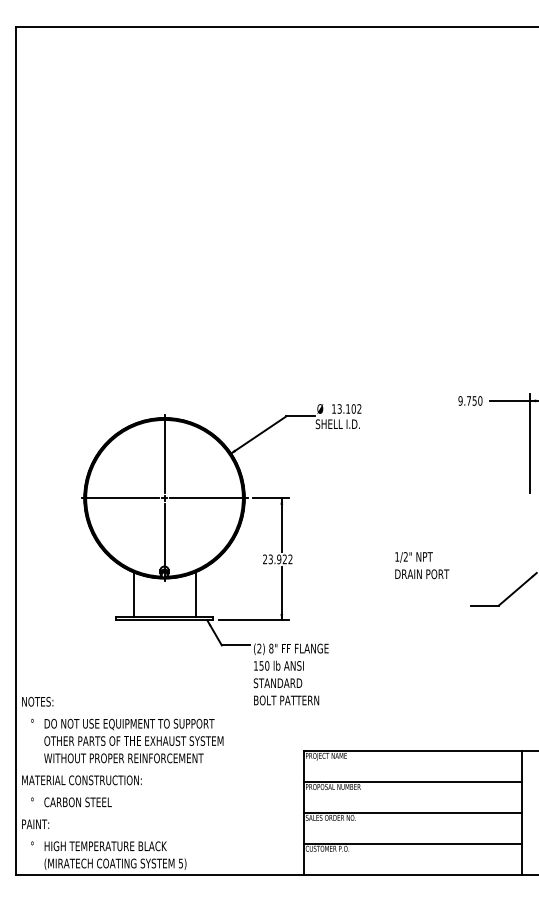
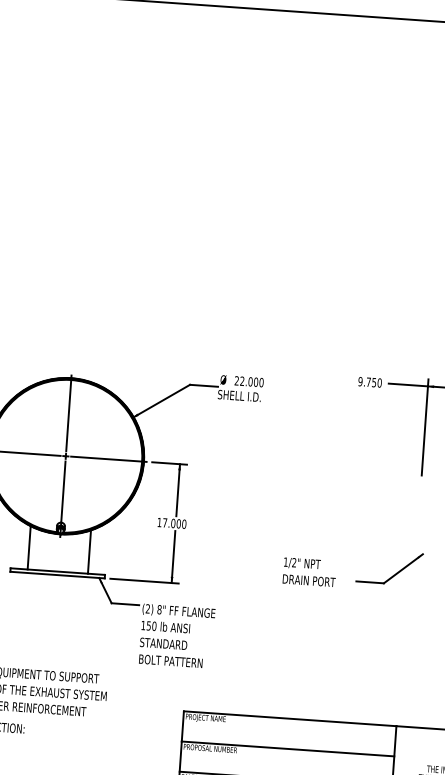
text: (346, 408) -> (249, 381), 13.102 -> 22.000
text: (277, 559) -> (171, 523), 23.922 -> 17.000
text: (422, 565) -> (309, 572), moved

